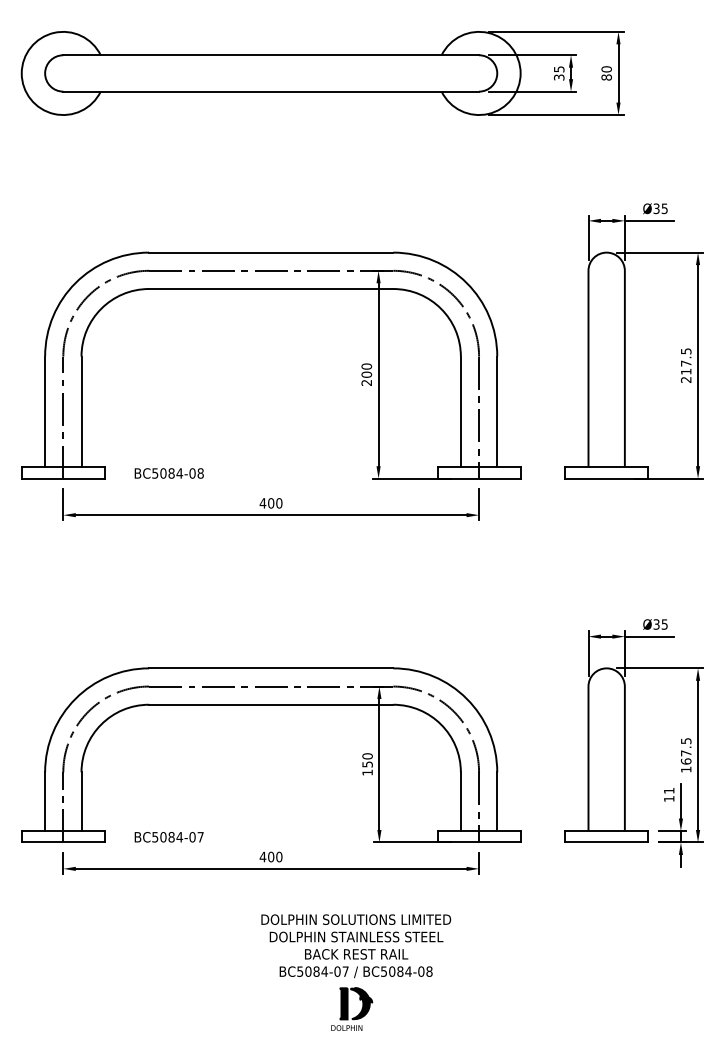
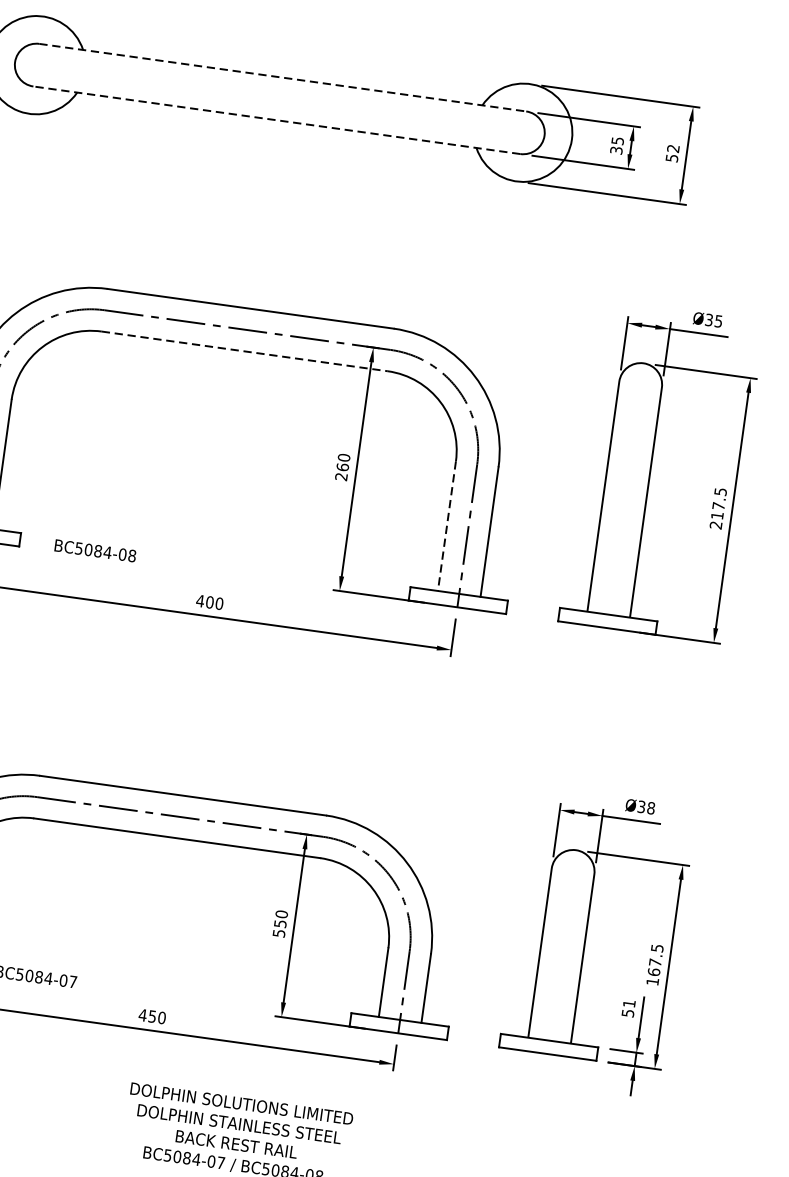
line: (271, 55) -> (283, 77), solid -> dashed
text: (606, 73) -> (672, 153), 80 -> 52
line: (271, 91) -> (277, 120), solid -> dashed
line: (271, 289) -> (245, 352), solid -> dashed
text: (366, 374) -> (342, 467), 200 -> 260
line: (460, 412) -> (446, 526), solid -> dashed
text: (664, 624) -> (650, 808), Ø35 -> Ø38
text: (367, 772) -> (279, 933), 150 -> 550
text: (669, 799) -> (628, 1013), 11 -> 51
text: (271, 856) -> (152, 1016), 400 -> 450

